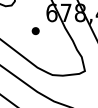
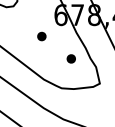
part: (60, 49) -> (71, 58), added

